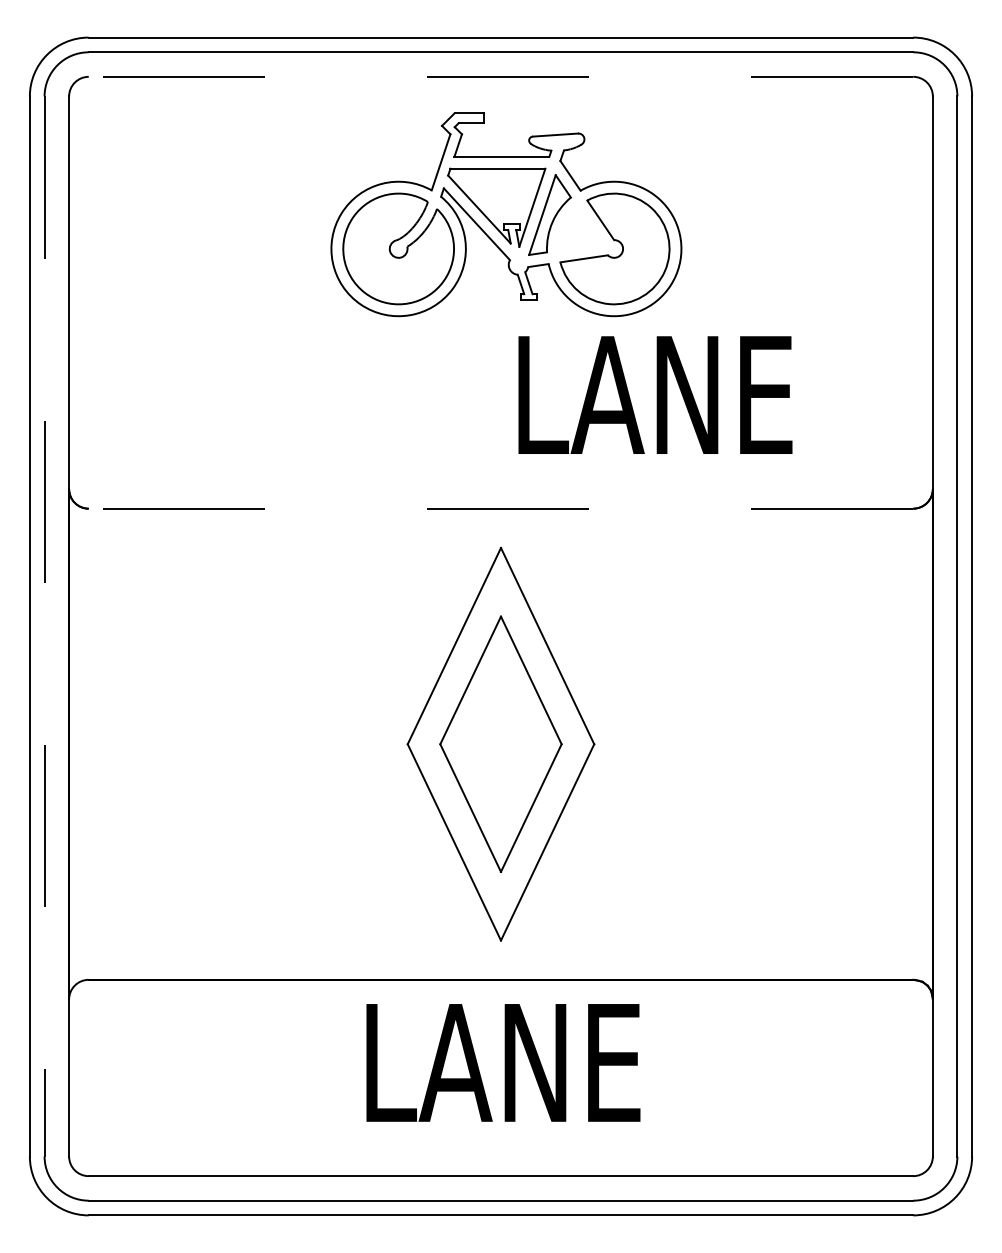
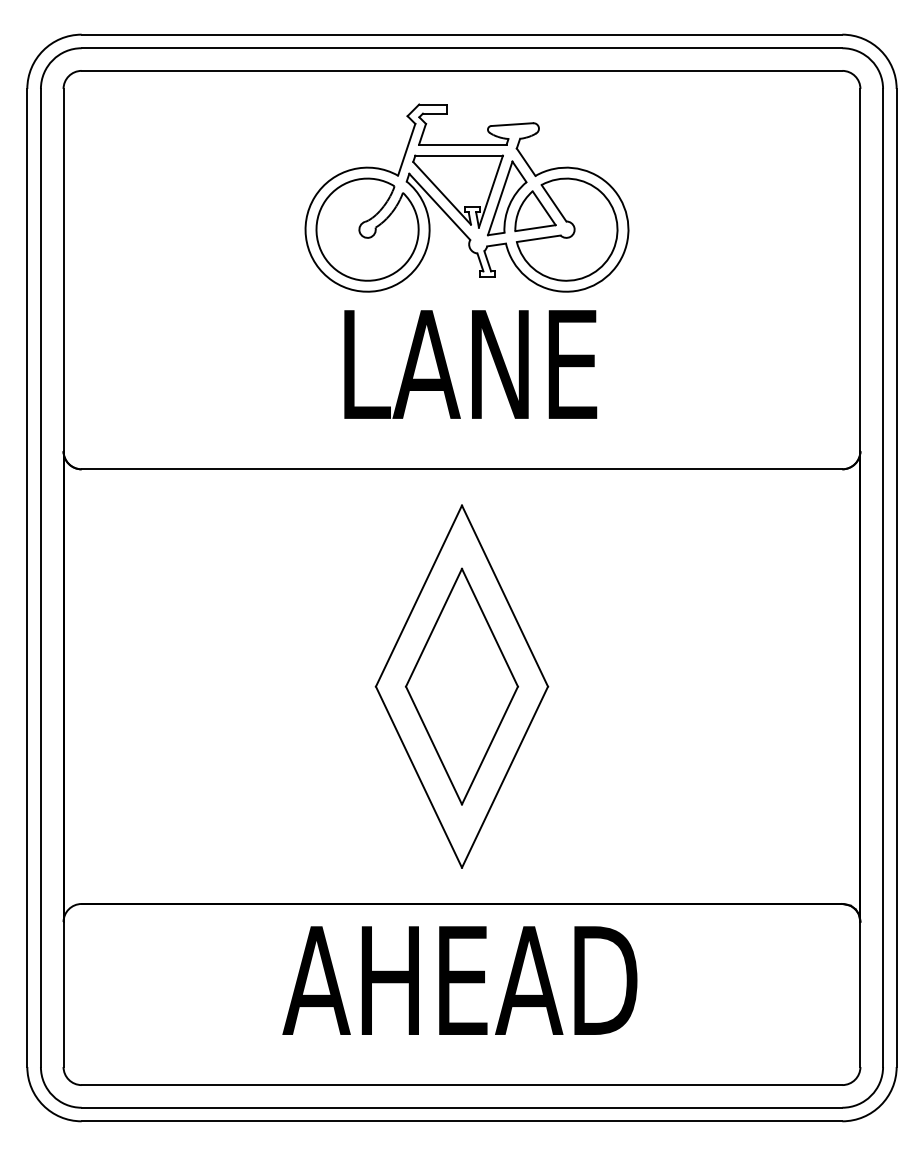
line: (500, 76) -> (461, 70), dashed -> solid
part: (580, 228) -> (535, 210), added
text: (655, 394) -> (470, 363), moved
line: (500, 508) -> (461, 469), dashed -> solid
line: (44, 626) -> (40, 578), dashed -> solid
text: (498, 1062) -> (459, 980), LANE -> AHEAD

